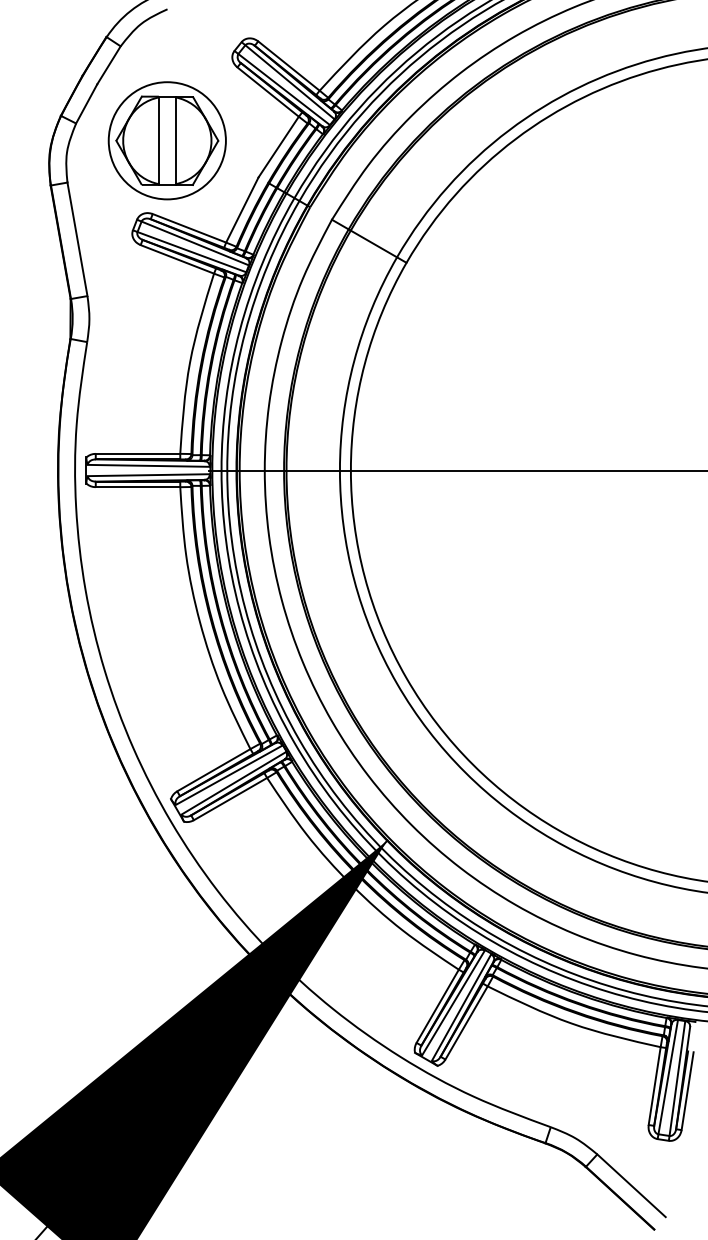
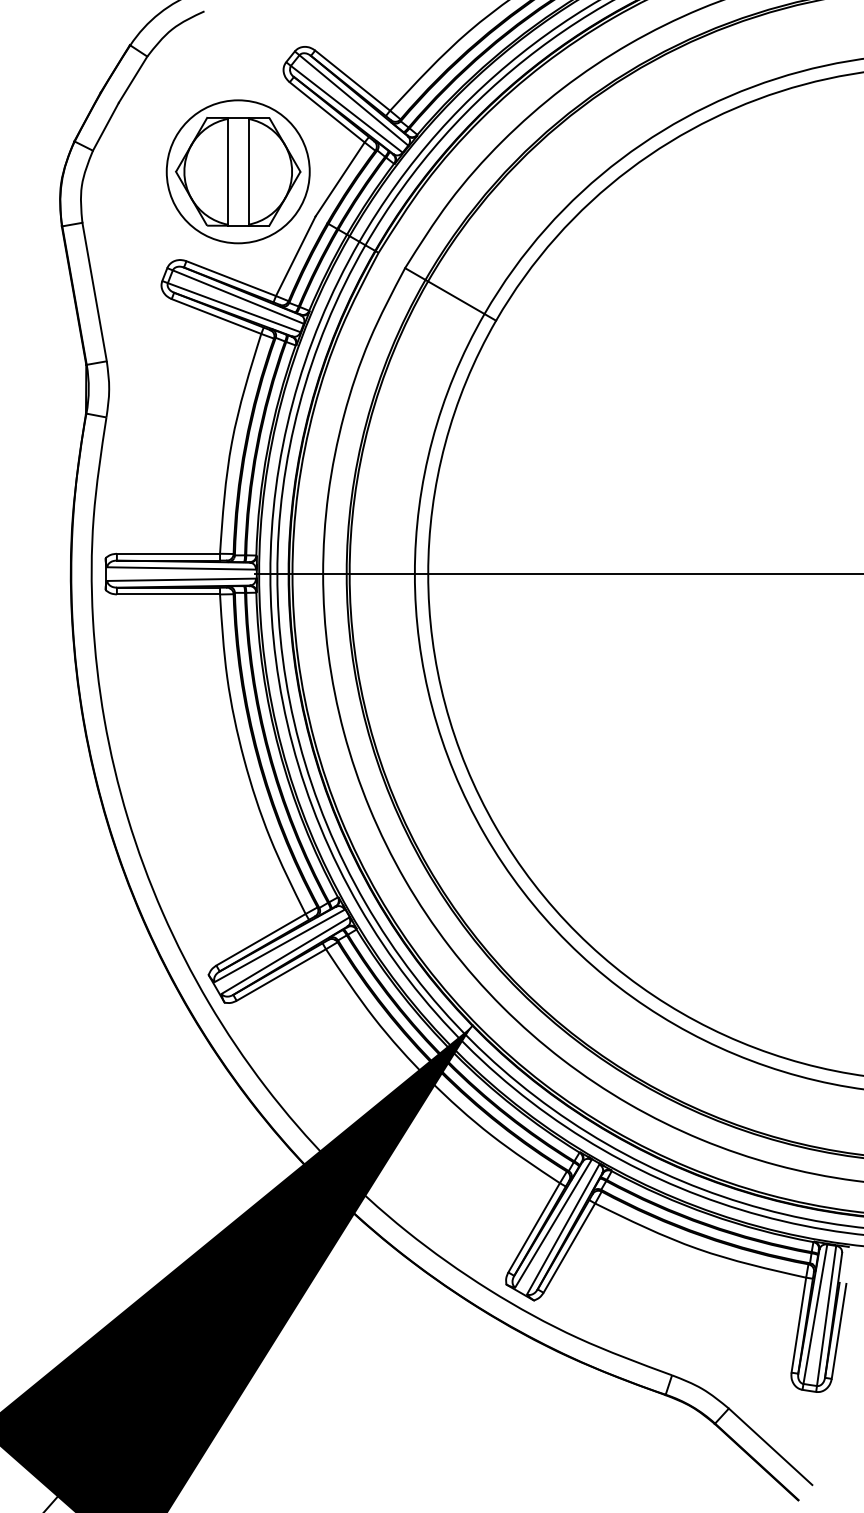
part: (166, 140) -> (237, 171), moved

